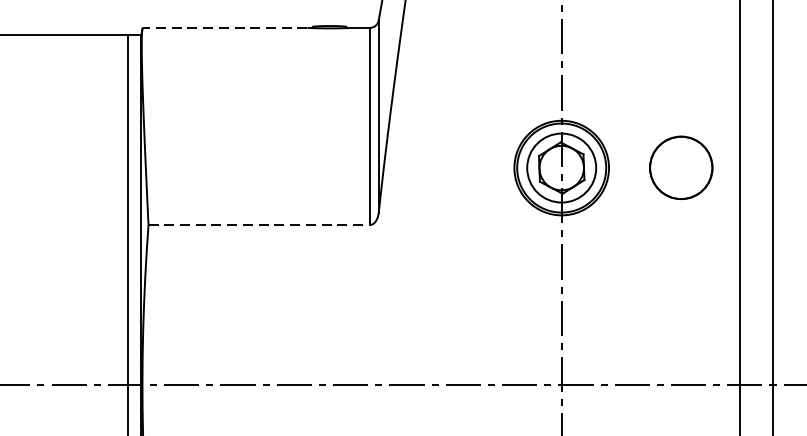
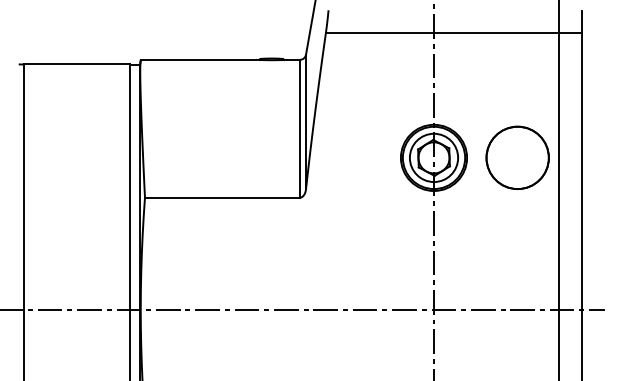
line: (225, 27) -> (198, 59), dashed -> solid
circle: (681, 167) -> (517, 157), size x1.43
line: (259, 224) -> (222, 197), dashed -> solid

